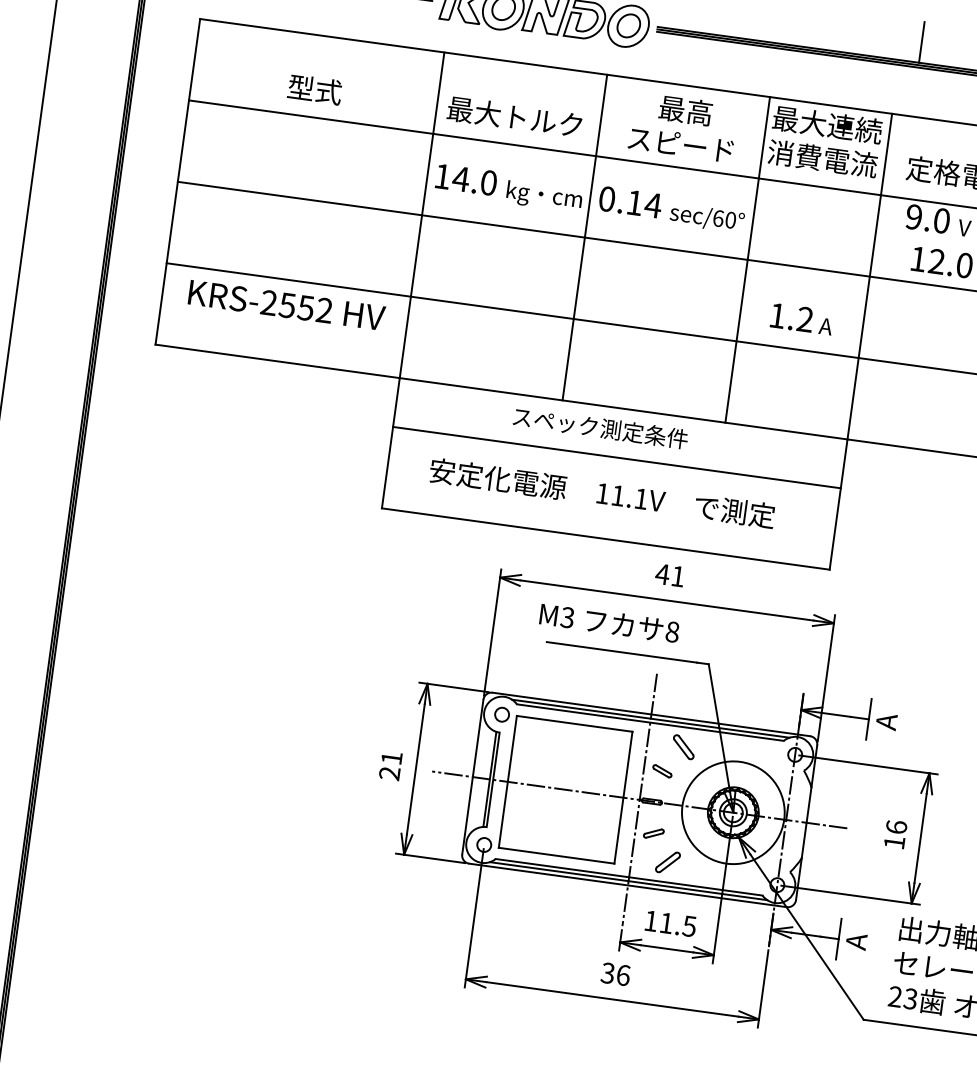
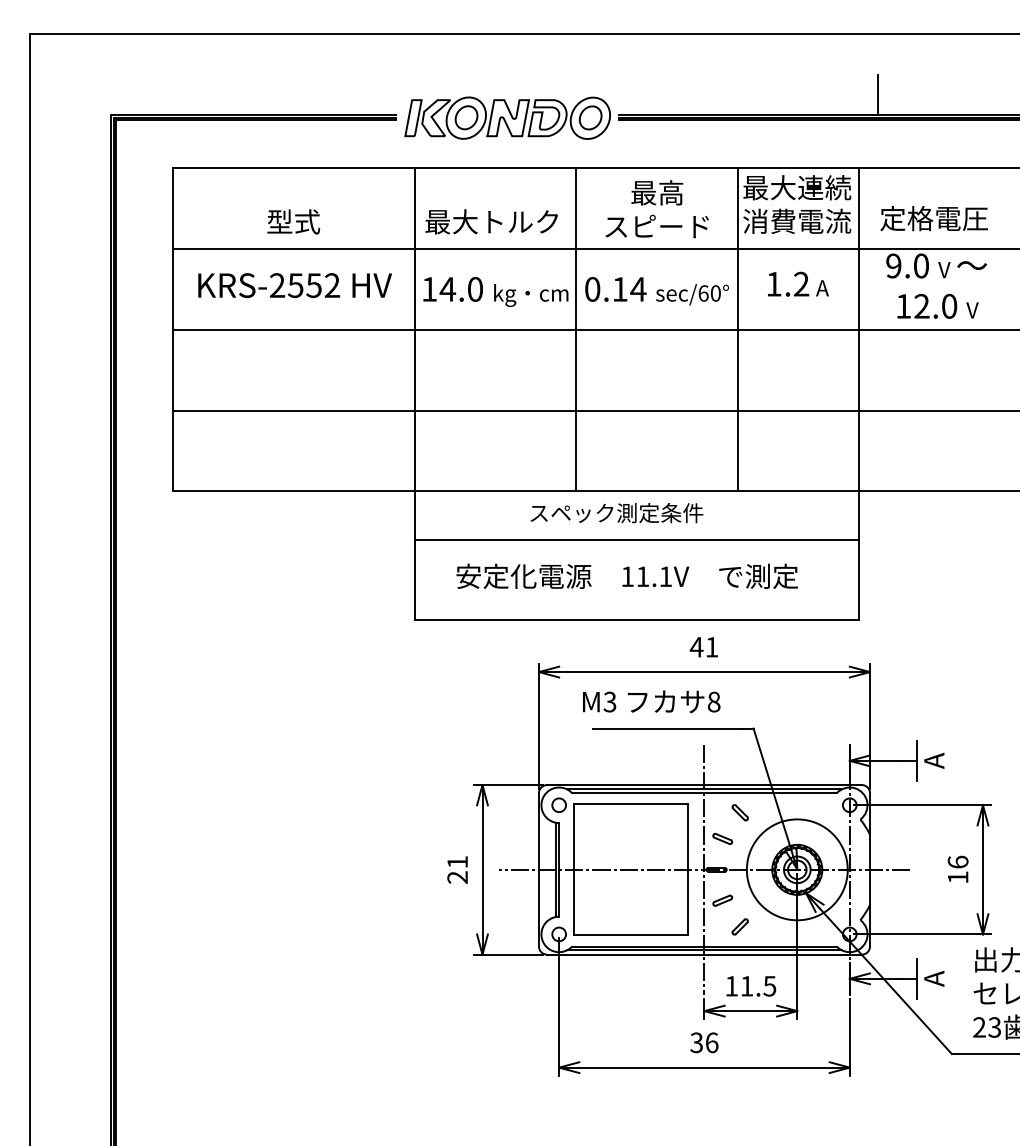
text: (286, 305) -> (294, 285), moved
text: (802, 318) -> (798, 283), moved
part: (682, 746) -> (739, 812), size x0.71
part: (667, 861) -> (739, 926), size x0.71

